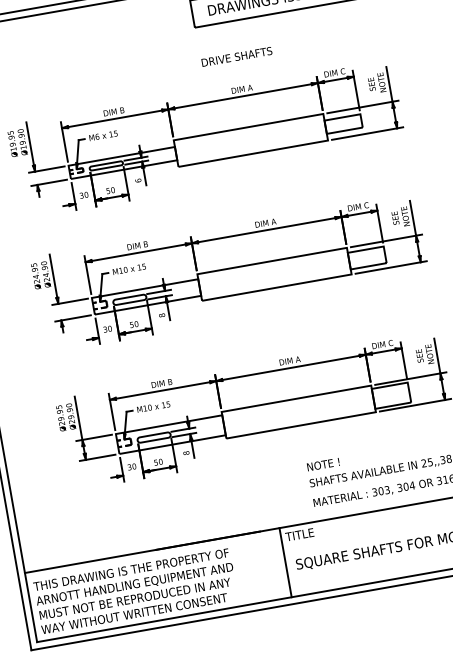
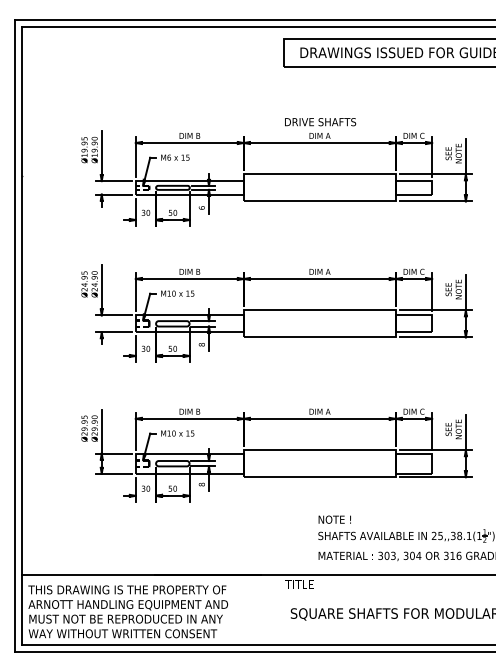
text: (237, 57) -> (320, 122), moved
line: (285, 562) -> (280, 609), removed

